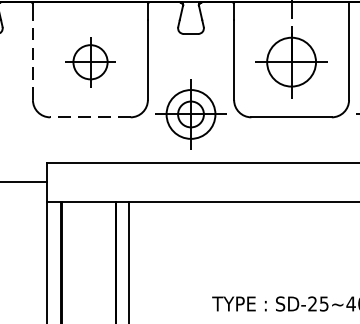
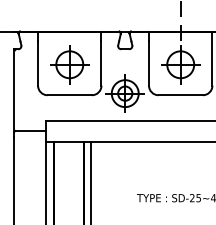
line: (33, 59) -> (38, 63), dashed -> solid
part: (89, 61) -> (69, 64), size x1.43
line: (89, 117) -> (69, 95), dashed -> solid

